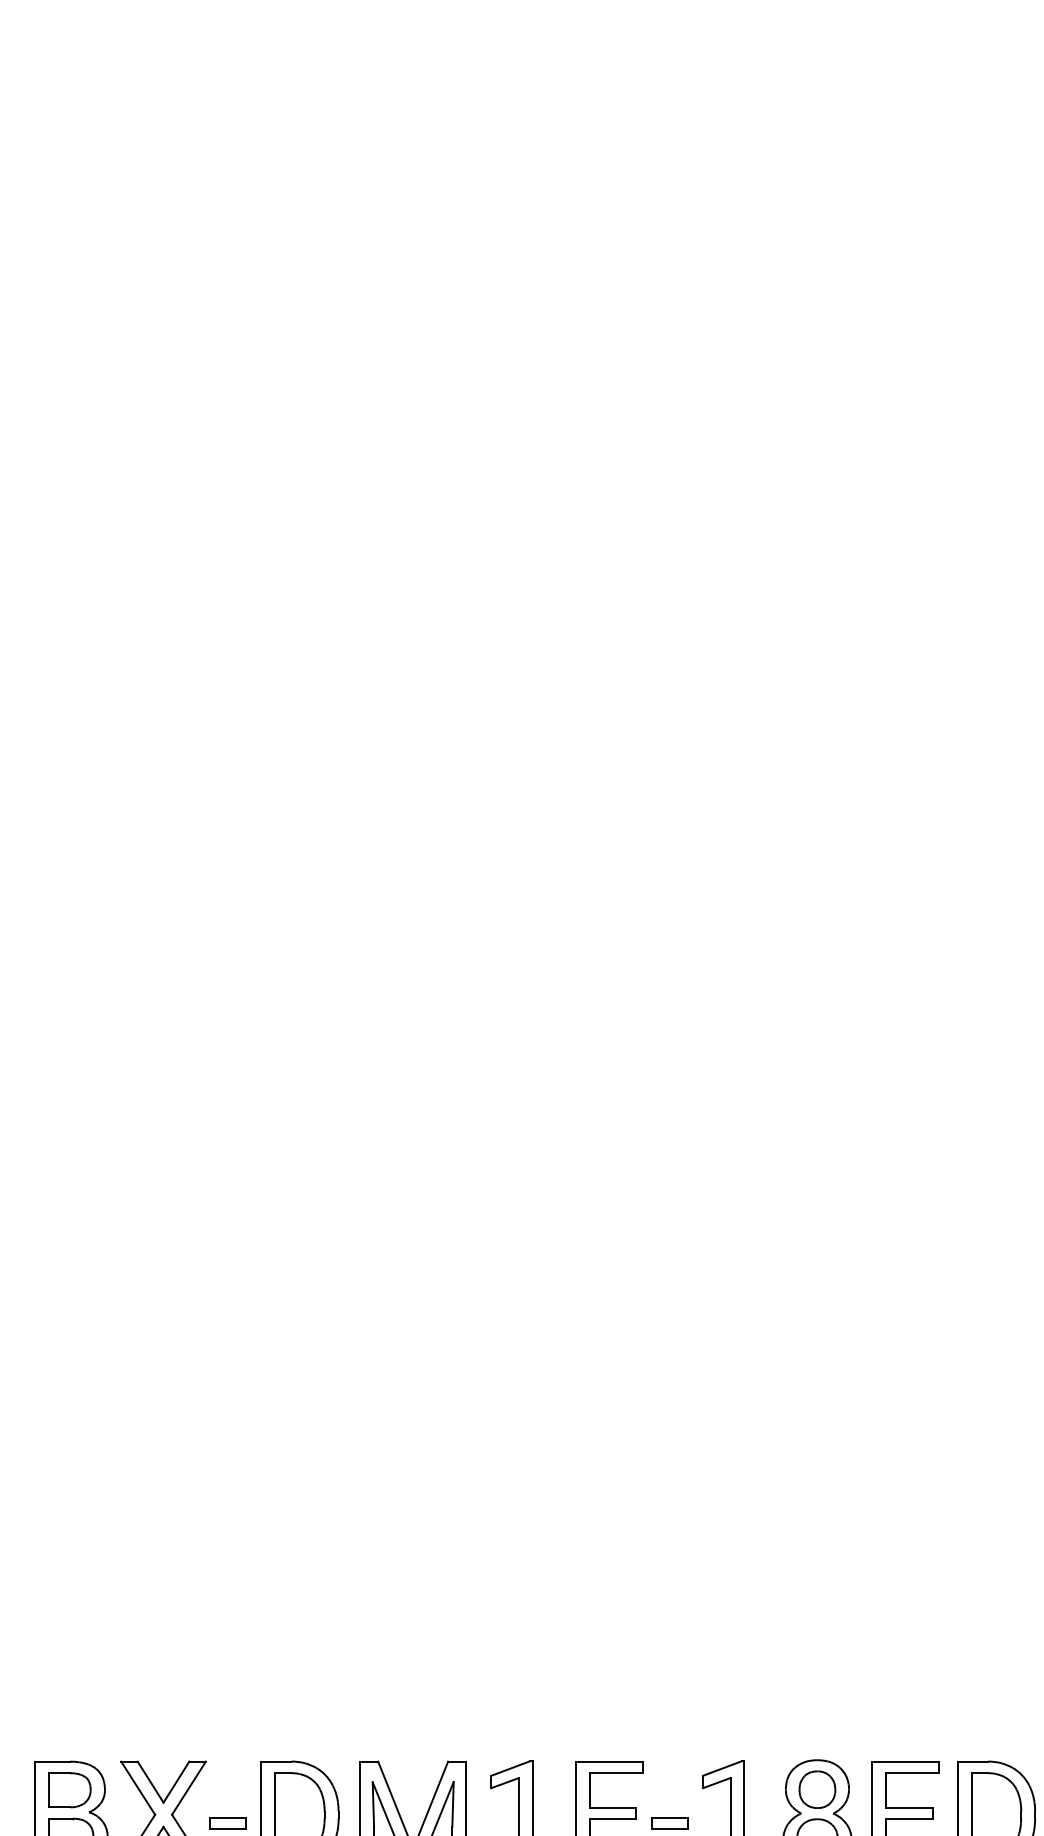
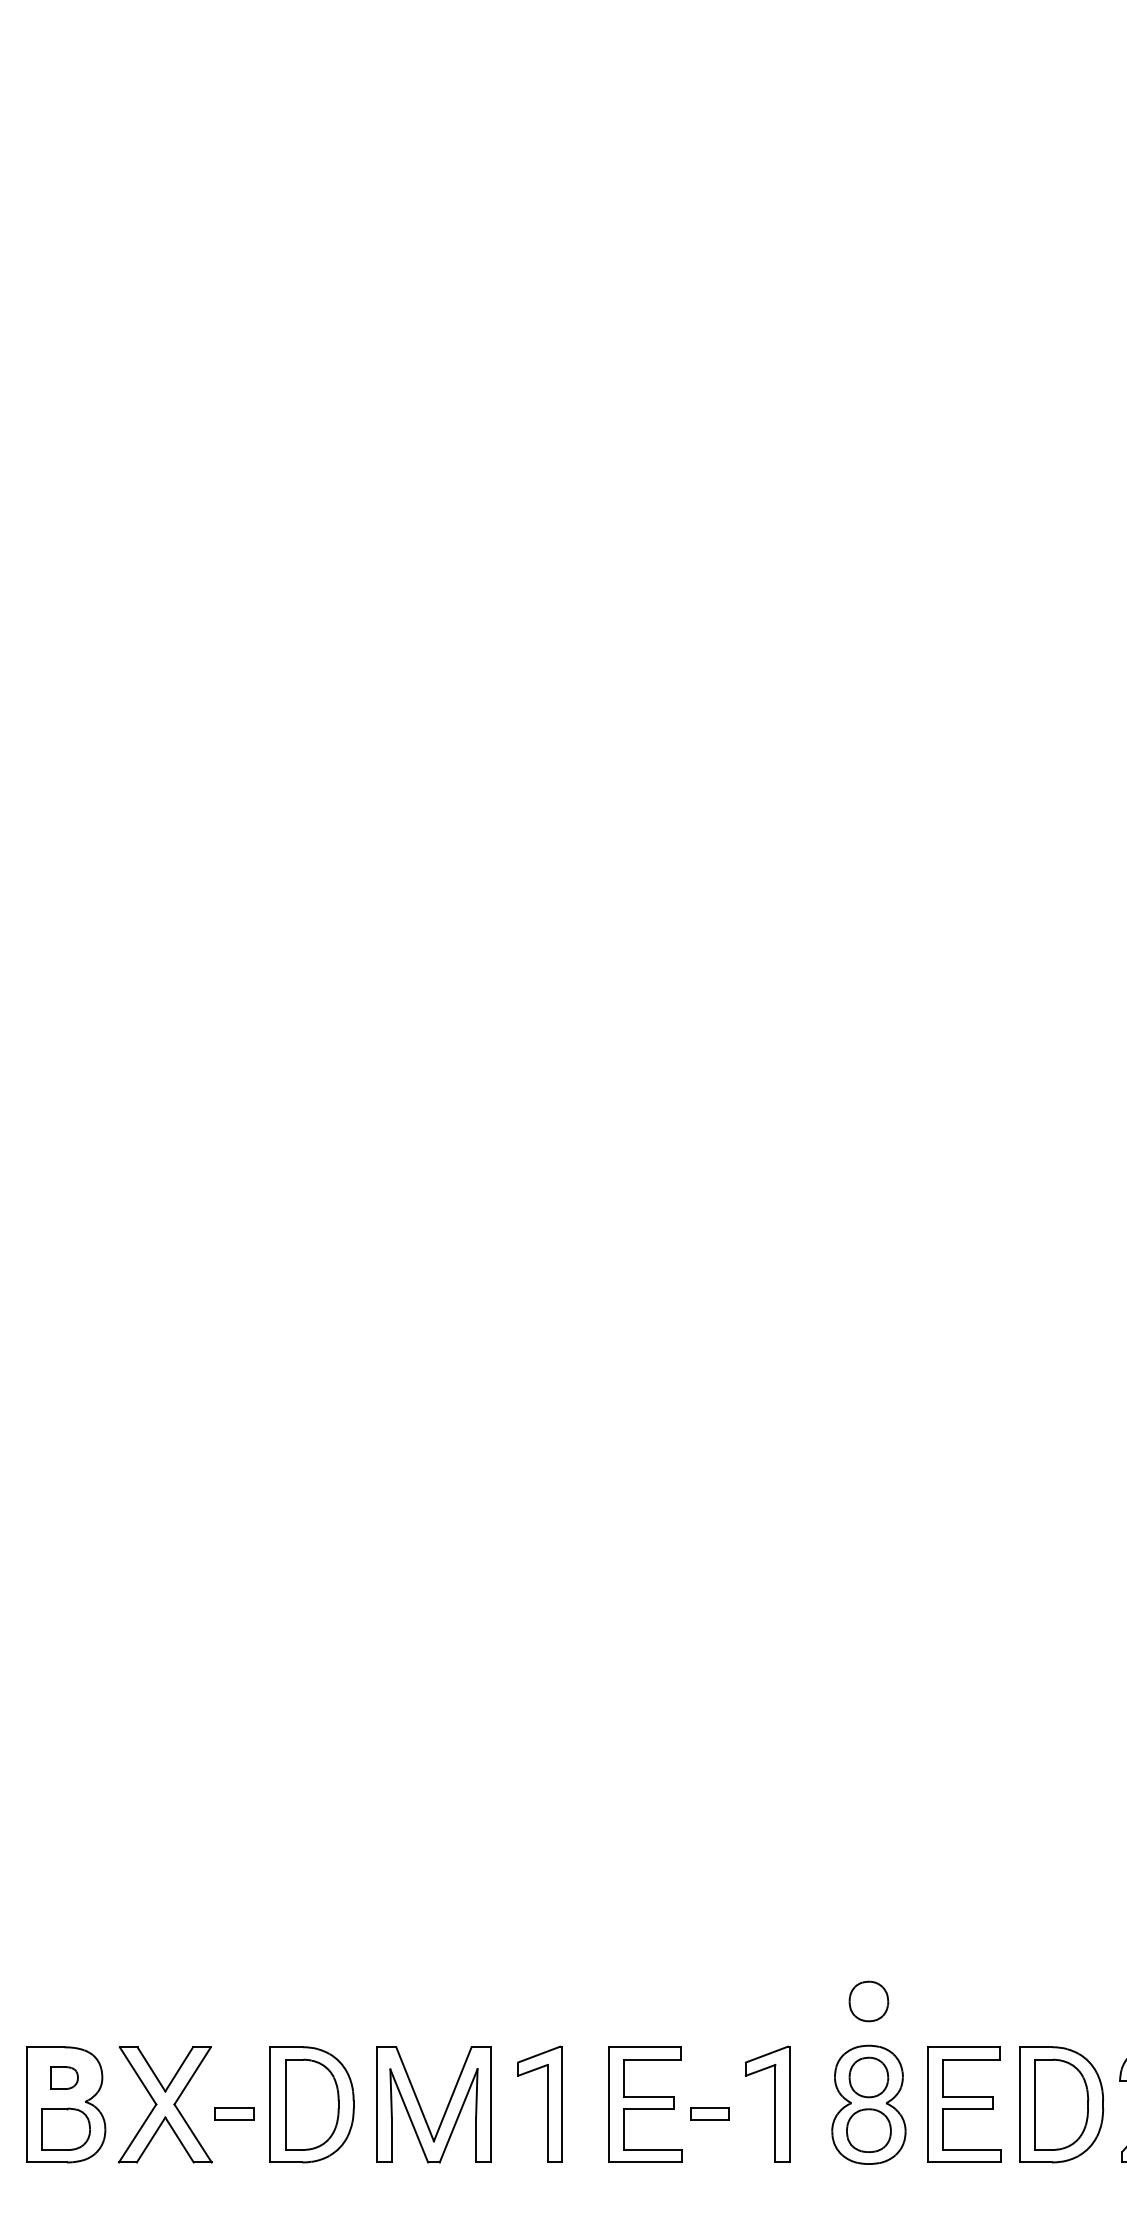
part: (817, 1719) -> (868, 2001), added
part: (69, 1789) -> (64, 2077), size x0.6

